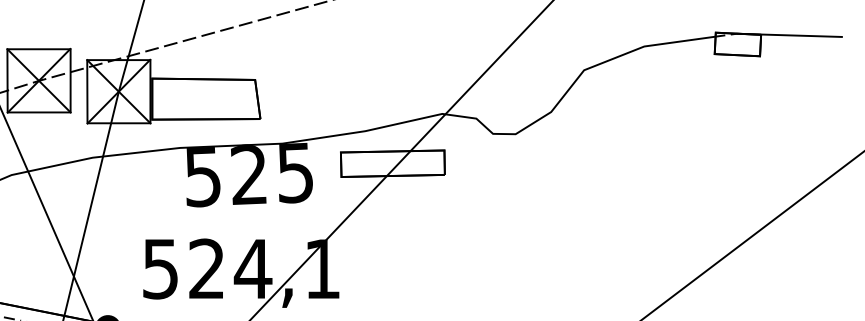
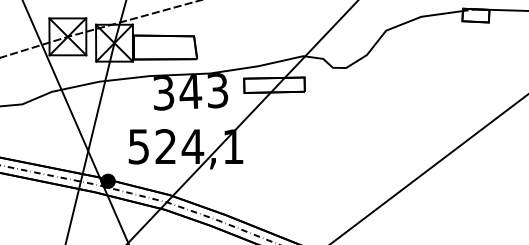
text: (249, 174) -> (190, 91), 525 -> 343

